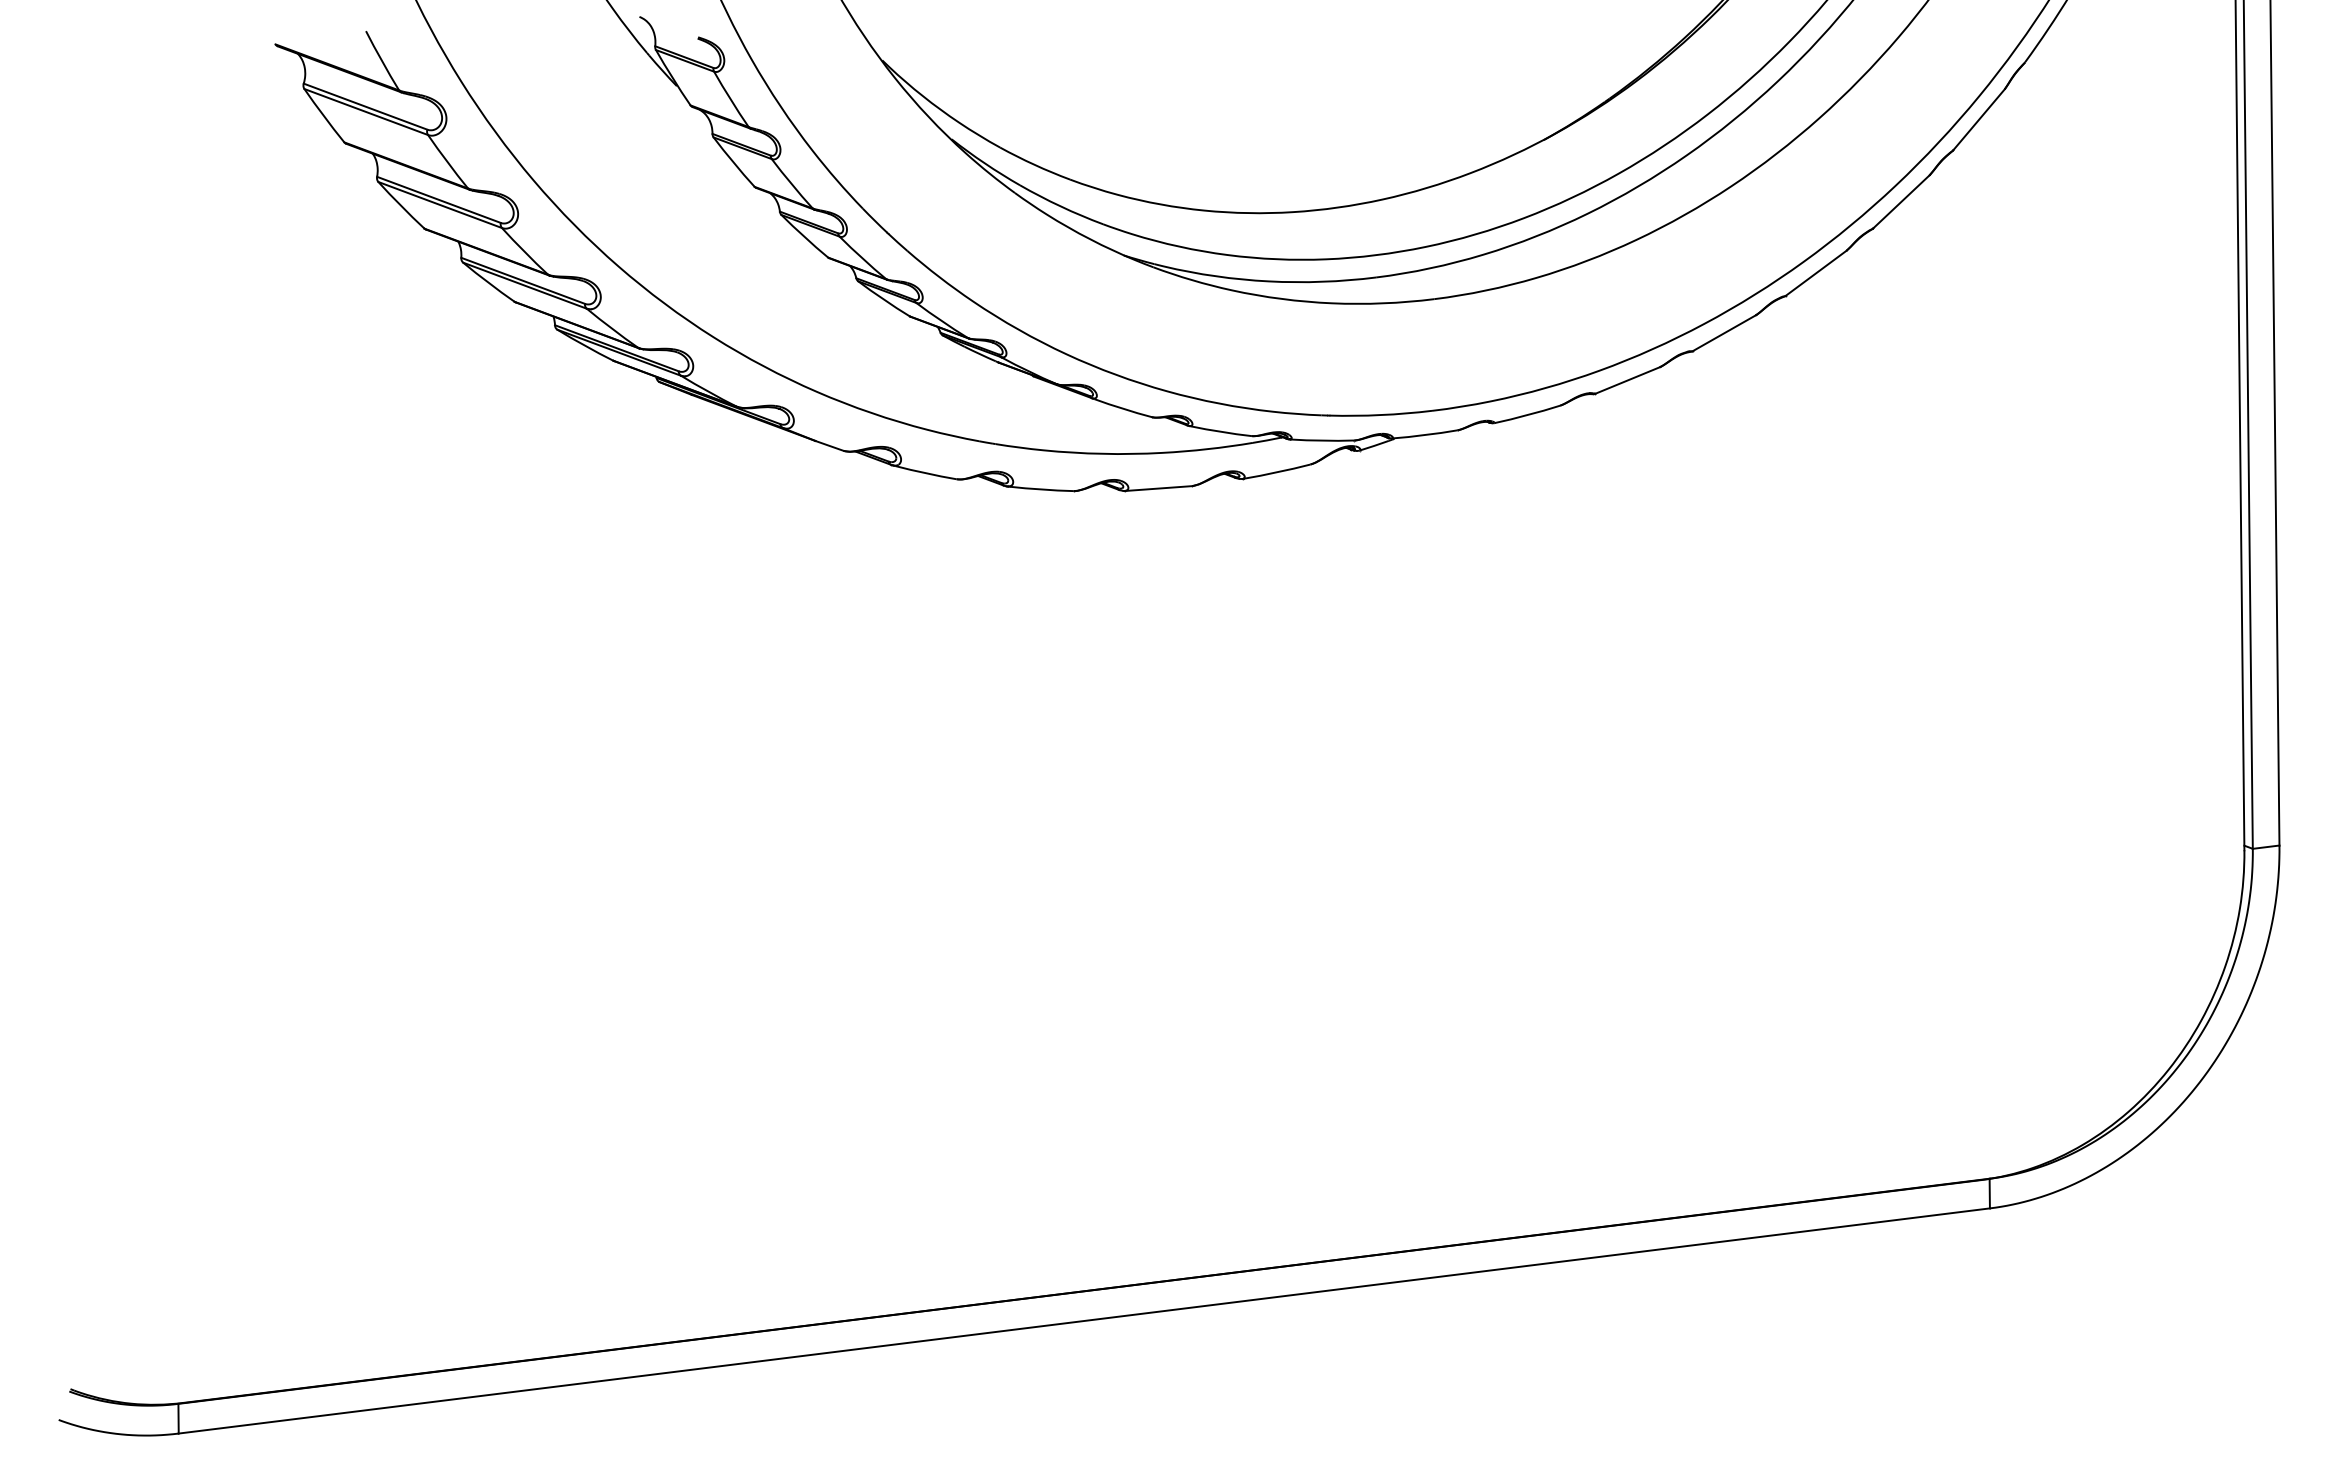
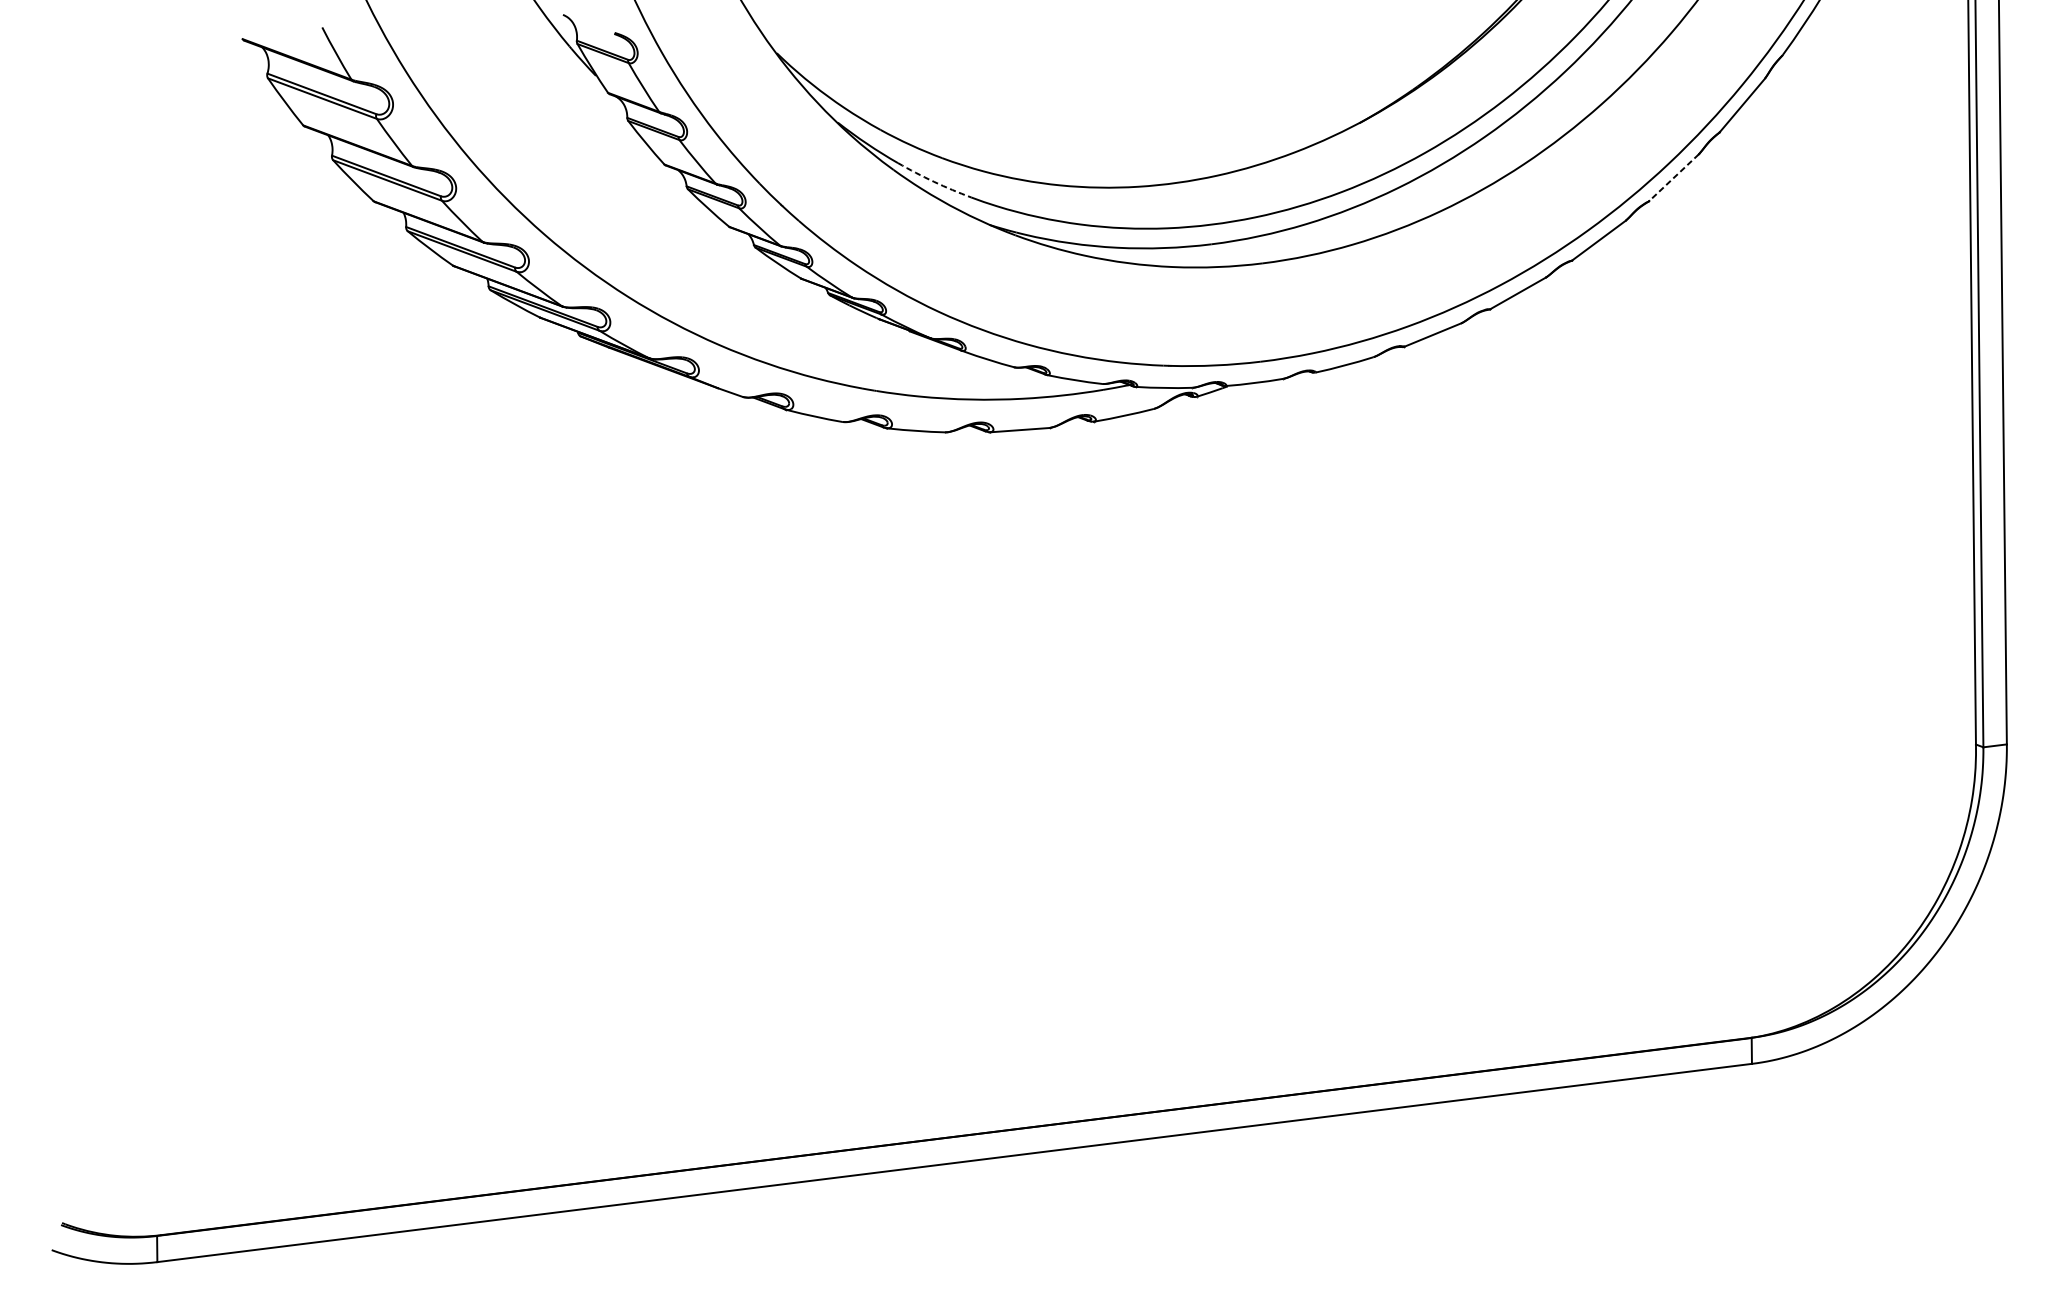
line: (1901, 201) -> (1674, 177), solid -> dashed
arc: (1060, 206) -> (933, 181), solid -> dashed

